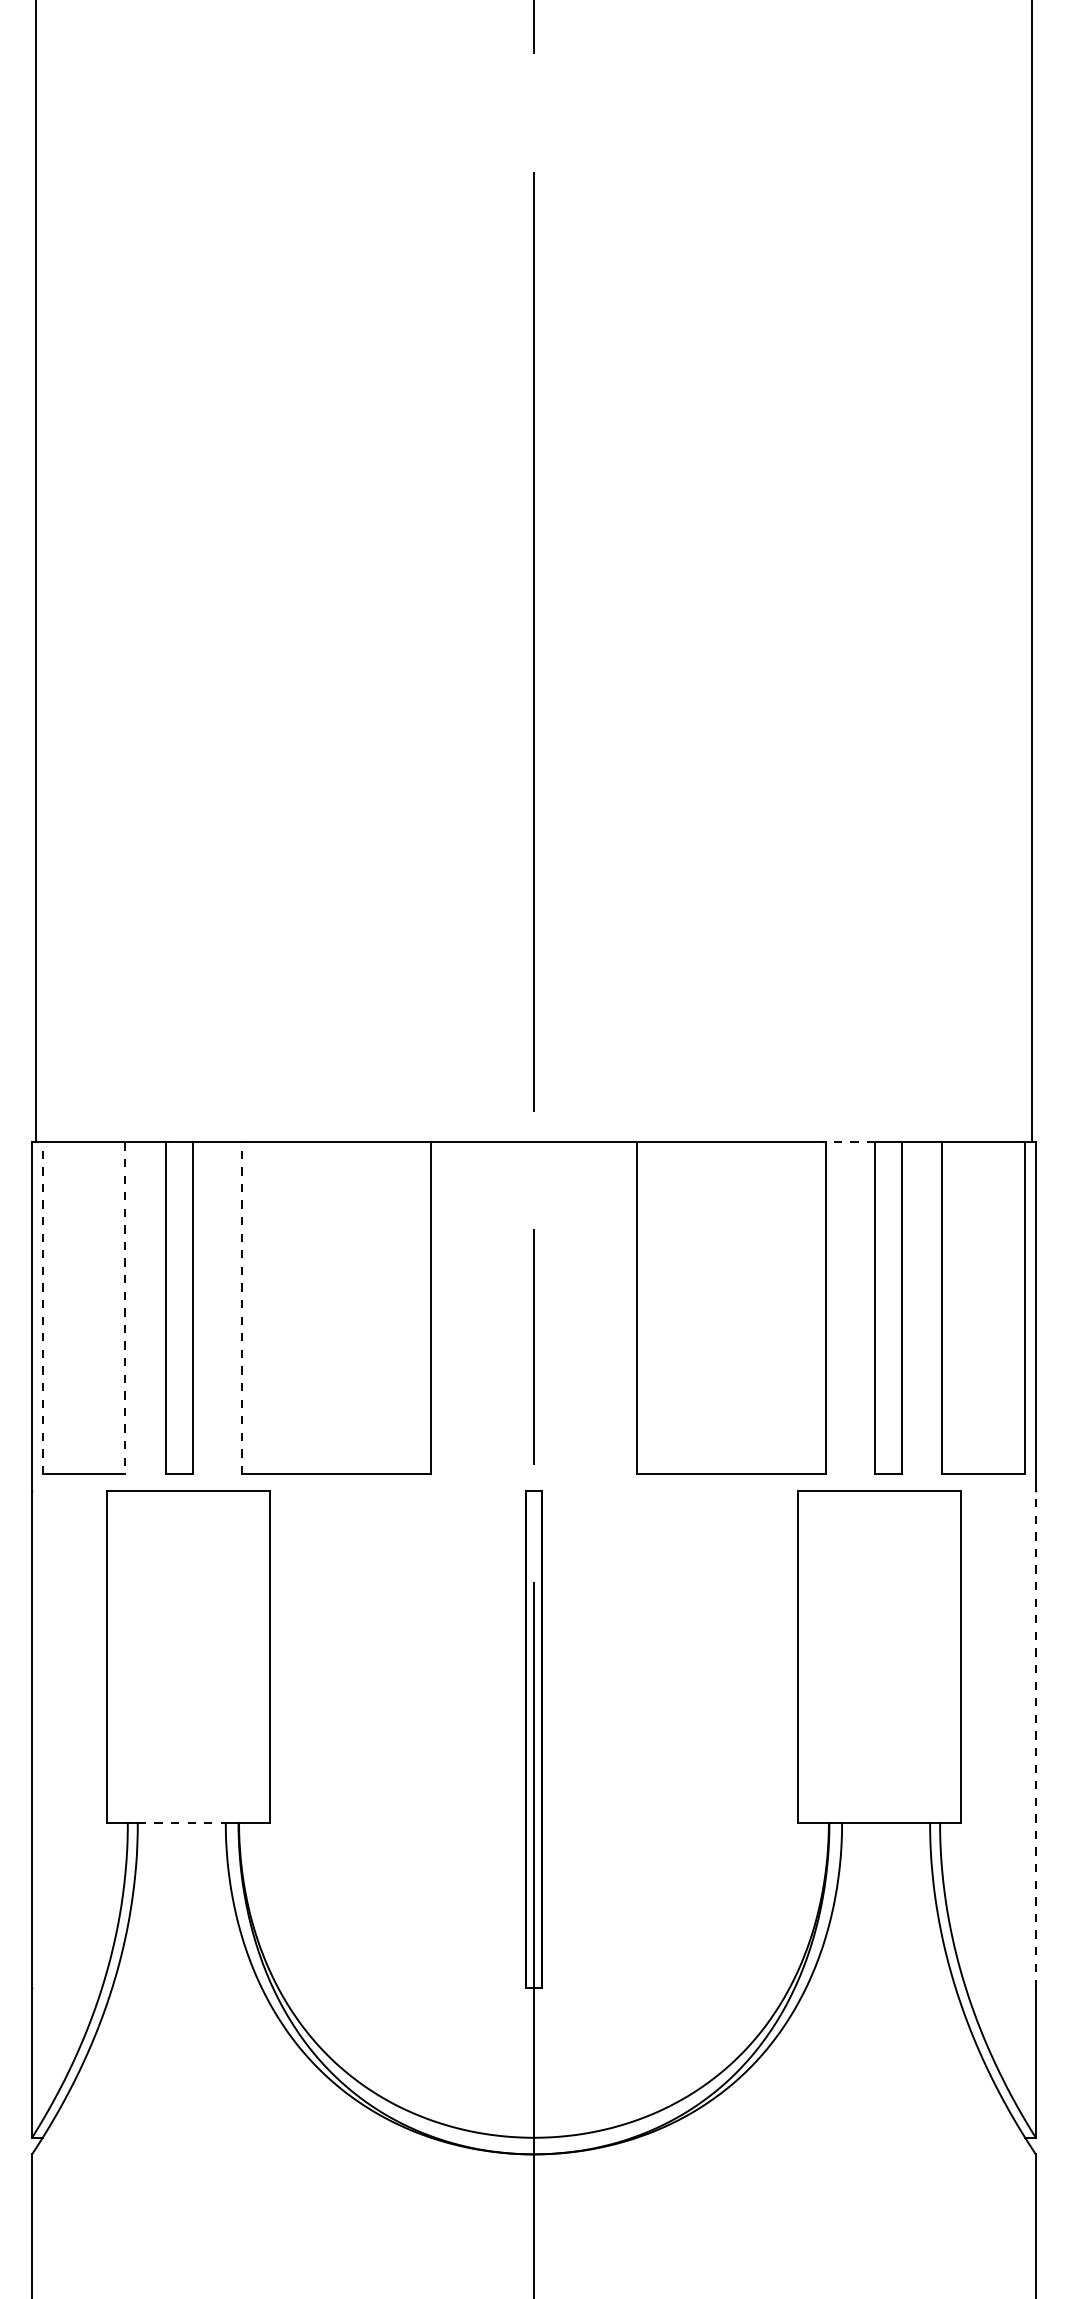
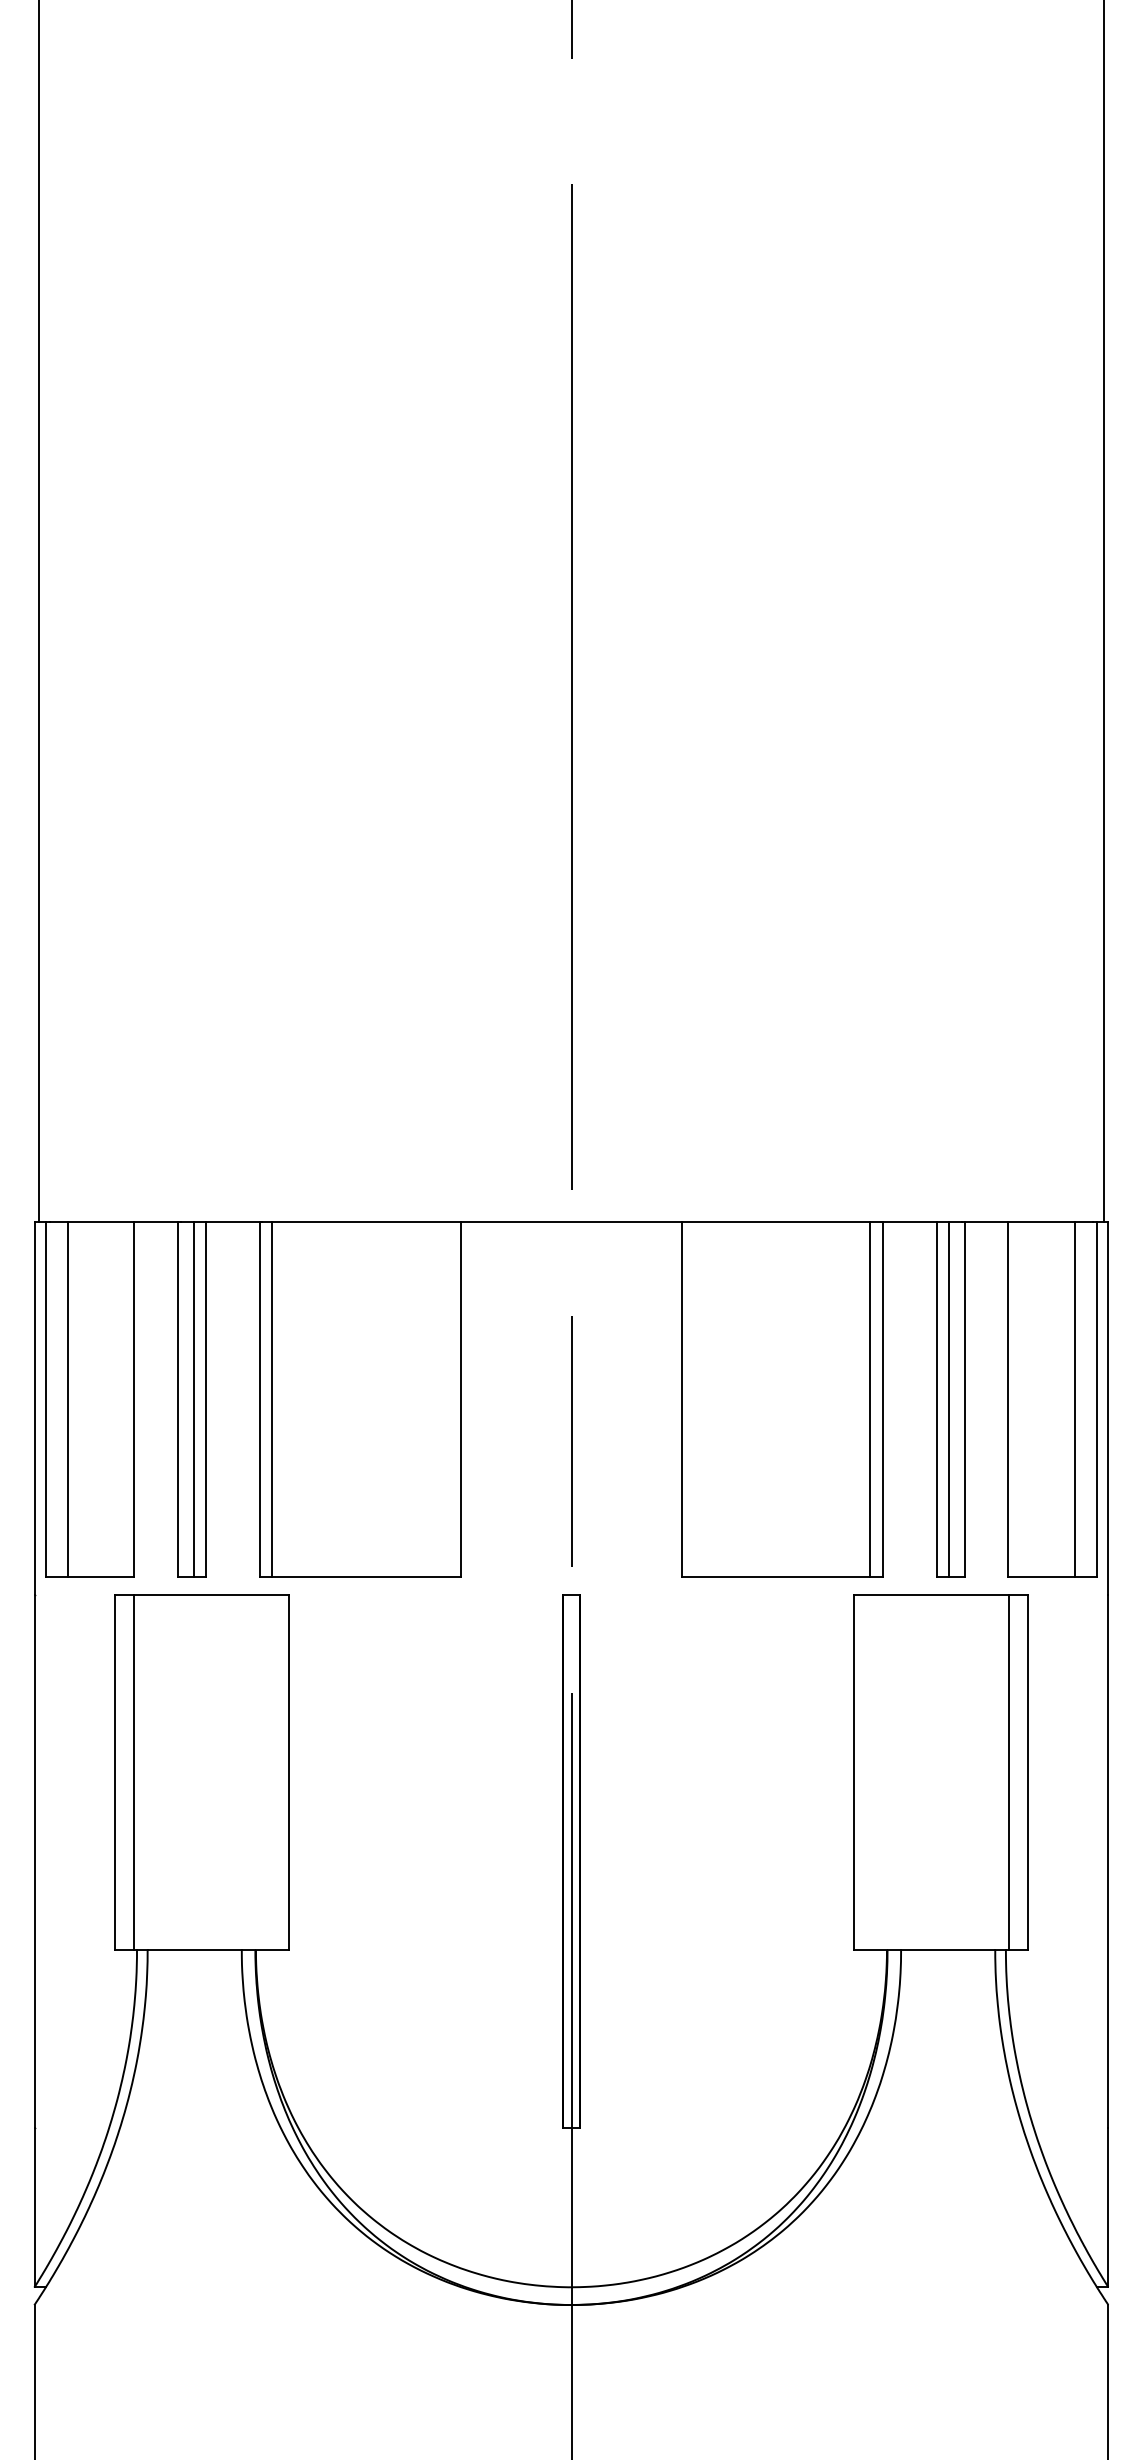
line: (850, 1142) -> (910, 1222), dashed -> solid
line: (42, 1308) -> (45, 1400), dashed -> solid
line: (63, 1308) -> (68, 1400), added
line: (125, 1308) -> (134, 1400), dashed -> solid
line: (181, 1308) -> (194, 1400), added
line: (242, 1308) -> (259, 1400), dashed -> solid
line: (254, 1308) -> (272, 1400), added
line: (813, 1308) -> (870, 1400), added
line: (886, 1308) -> (948, 1400), added
line: (1004, 1308) -> (1074, 1400), added
line: (124, 1656) -> (133, 1772), added
line: (943, 1656) -> (1009, 1772), added
line: (1035, 1739) -> (1108, 1861), dashed -> solid
line: (182, 1822) -> (195, 1949), dashed -> solid

